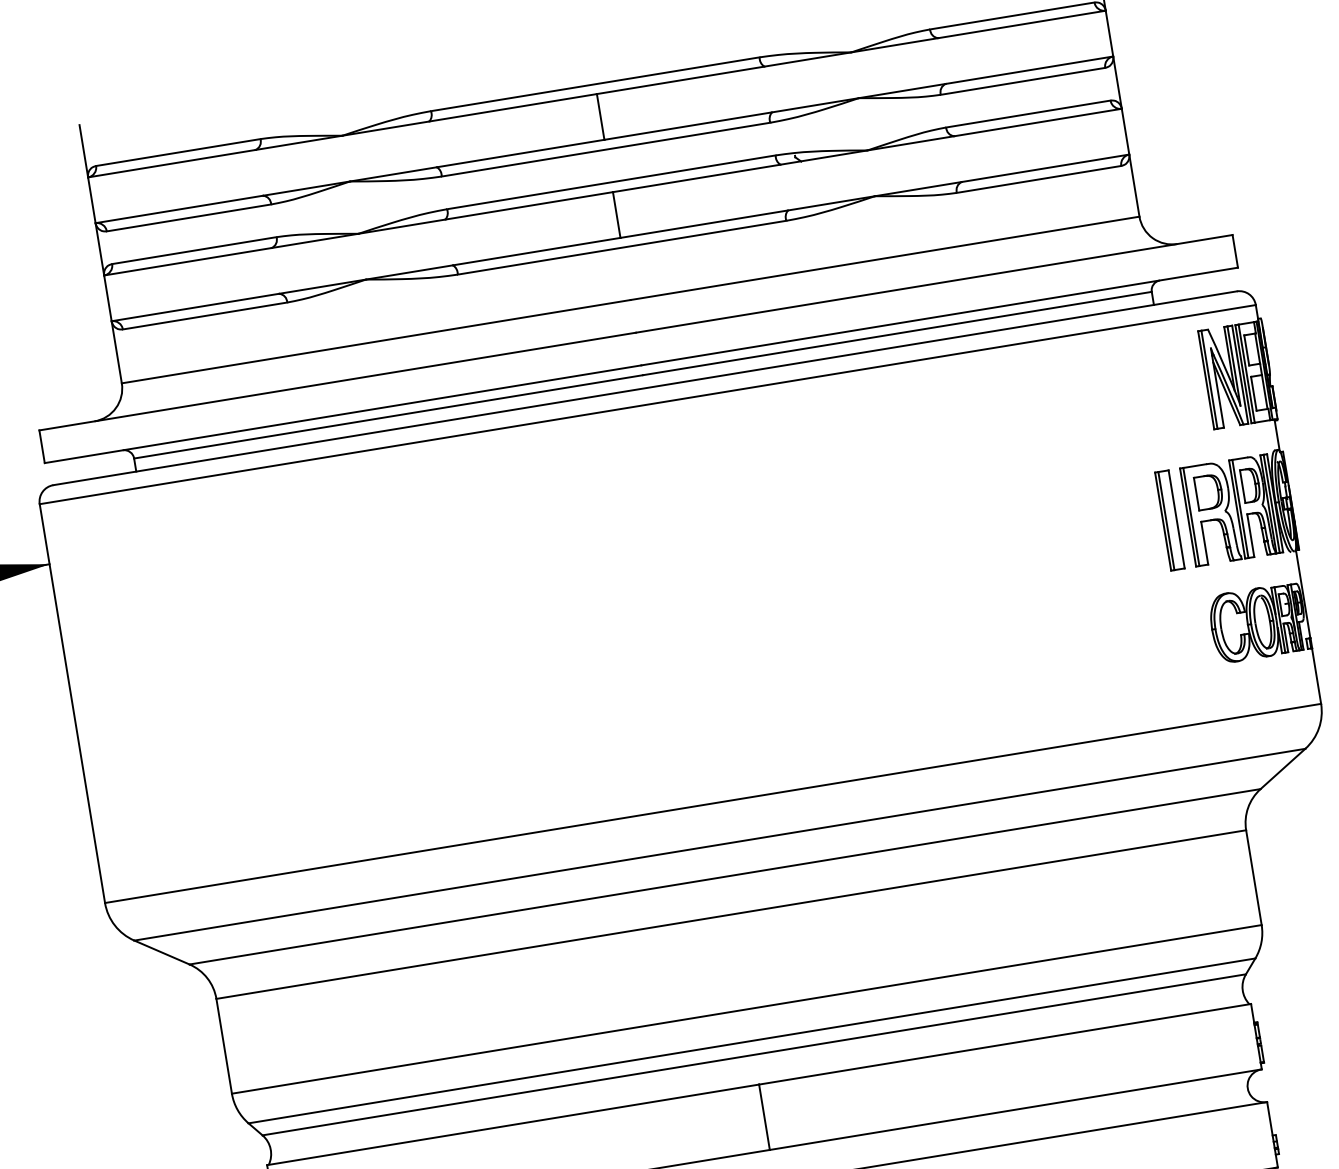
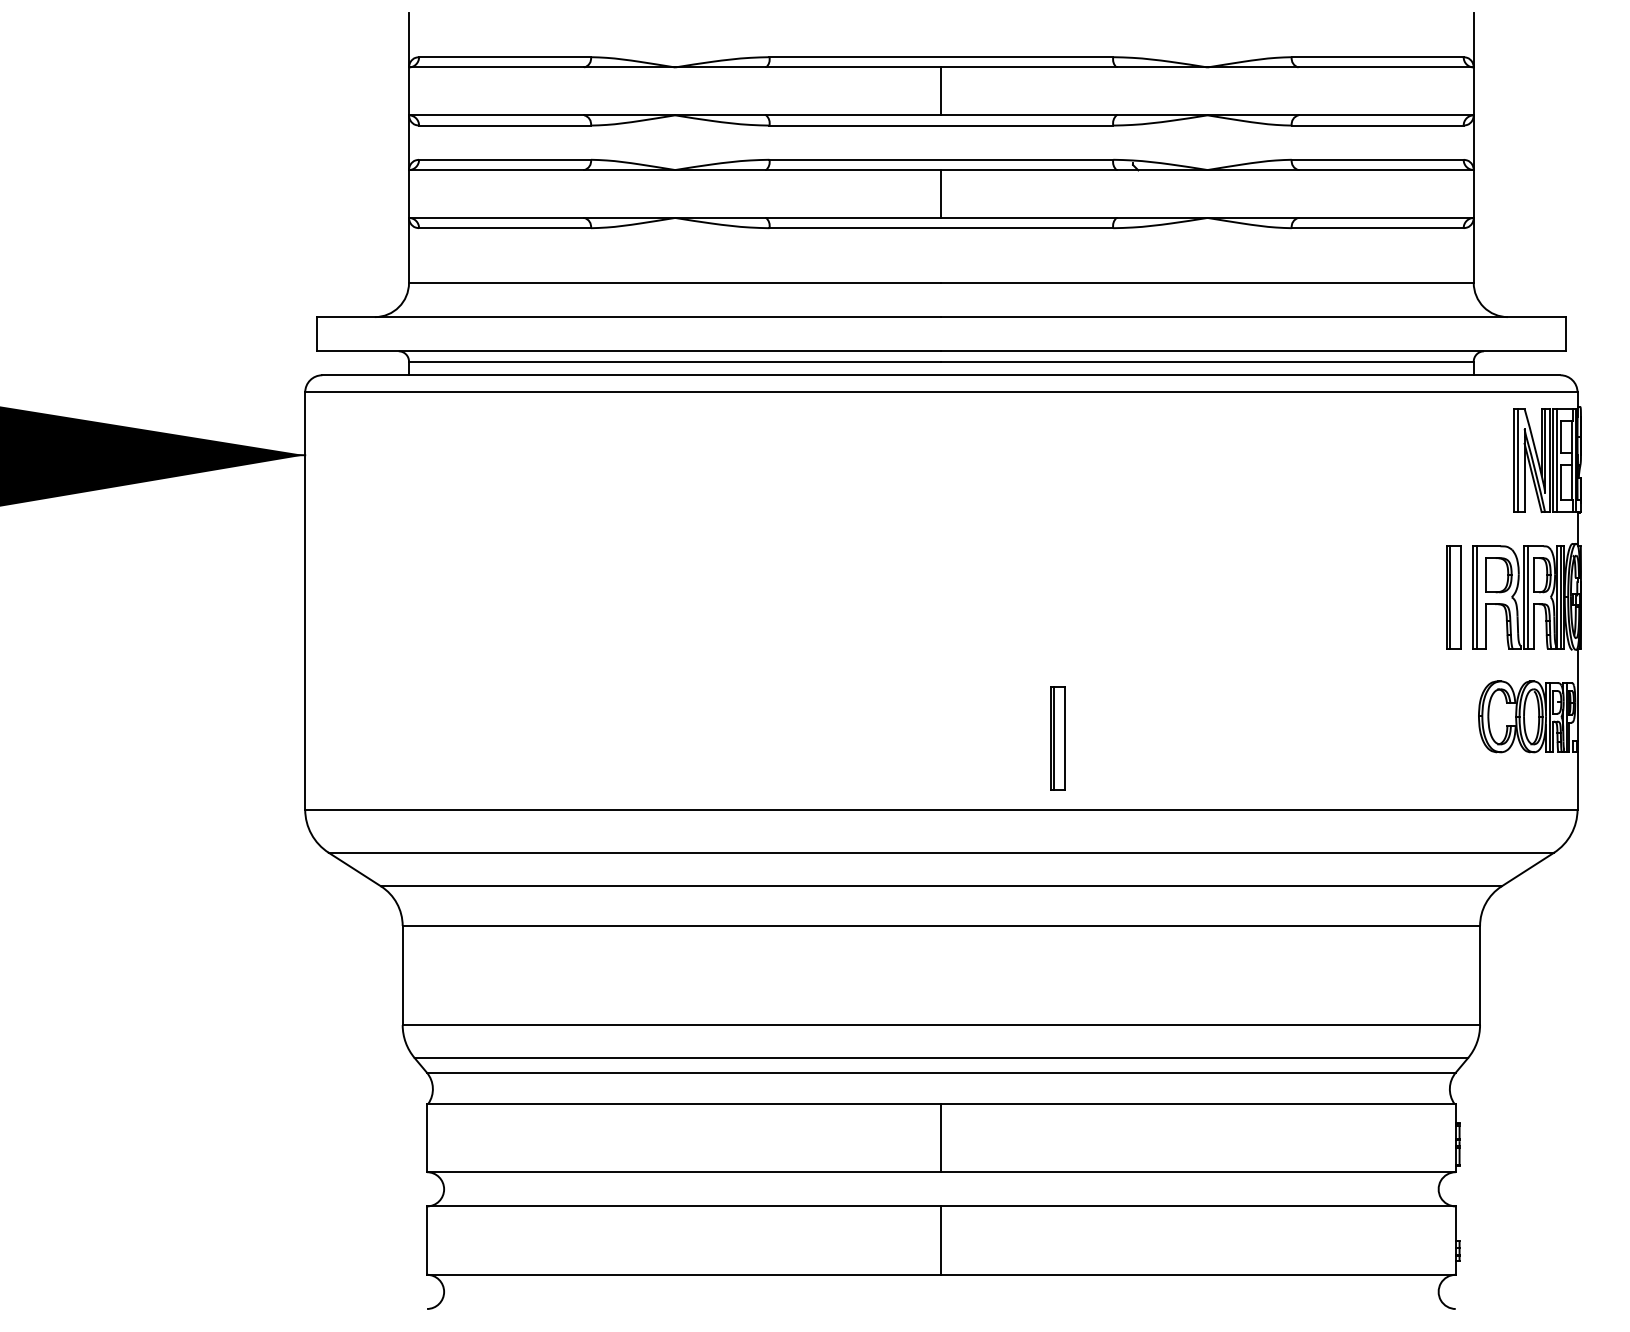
part: (812, 717) -> (1057, 738), added

